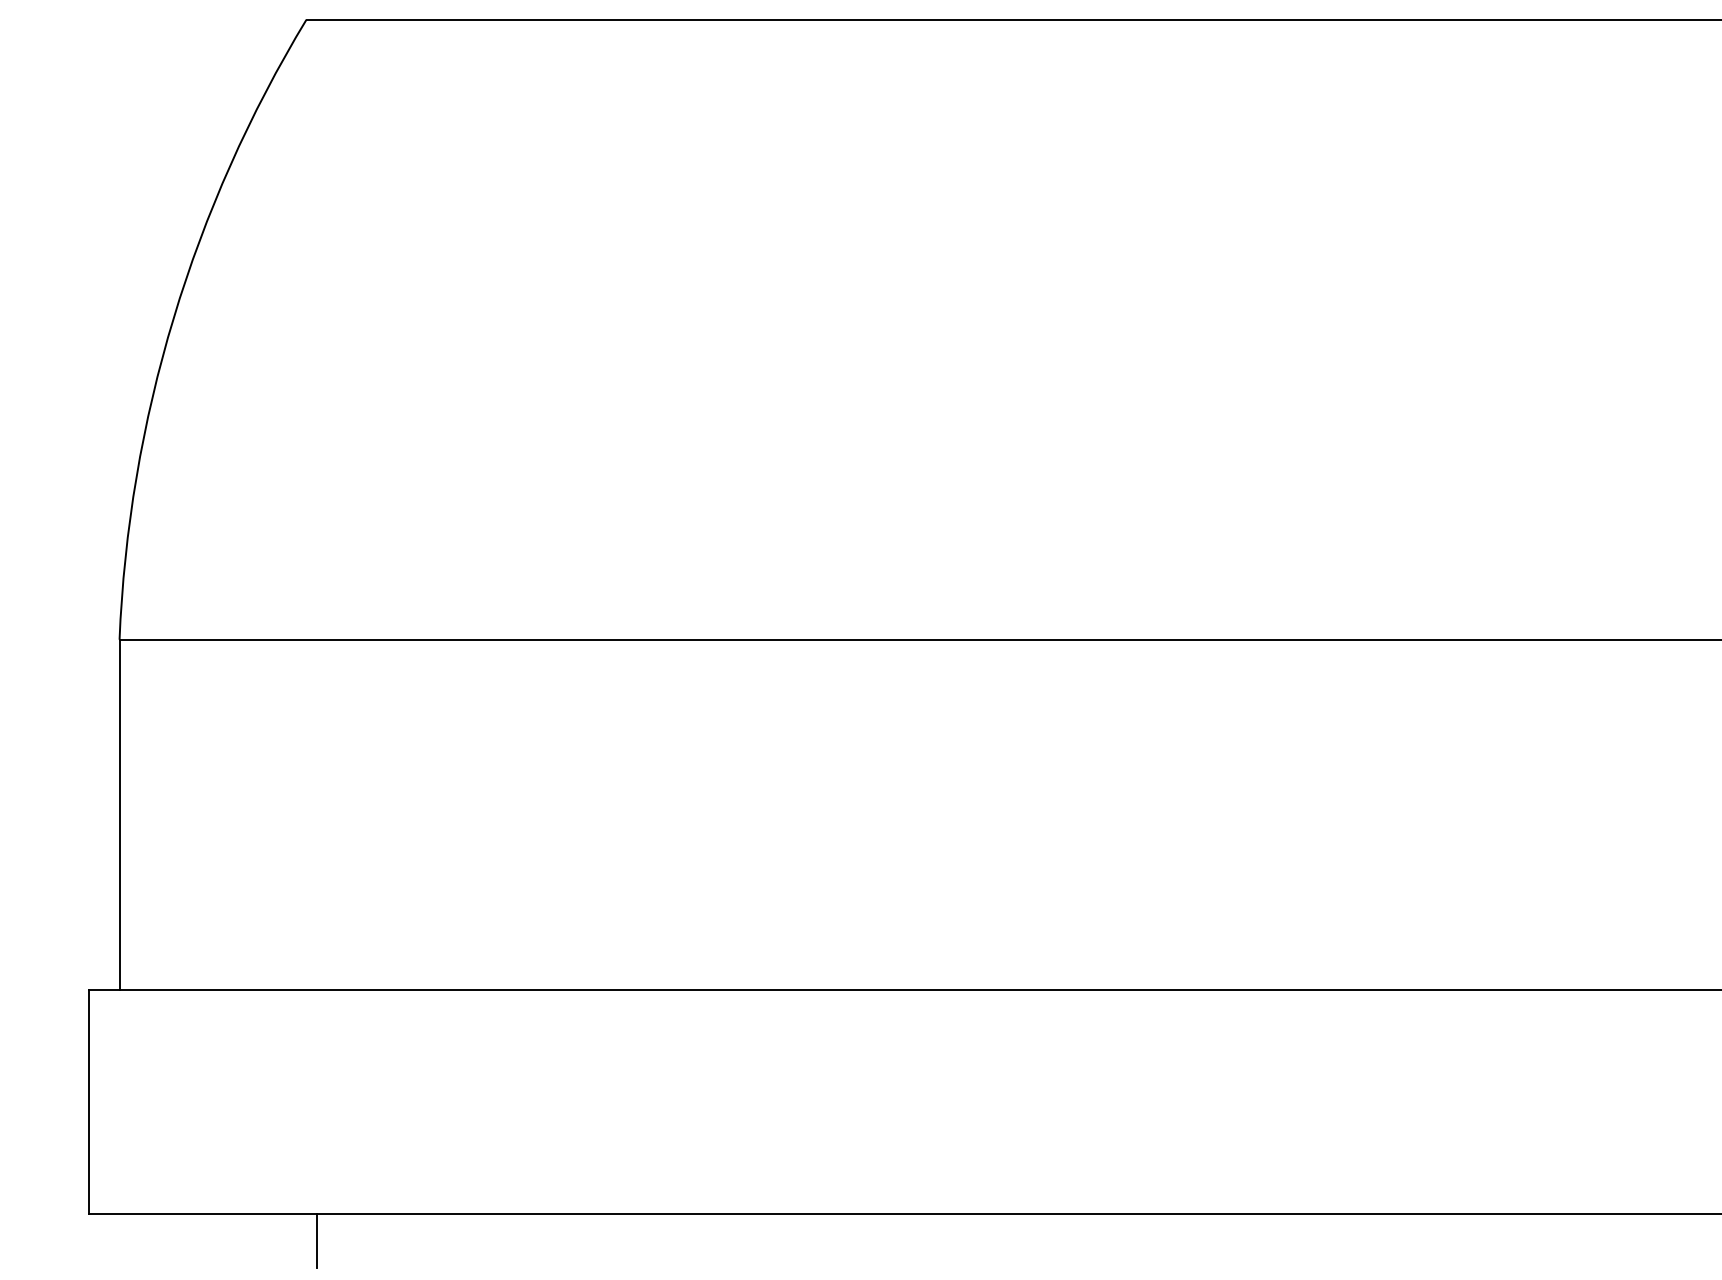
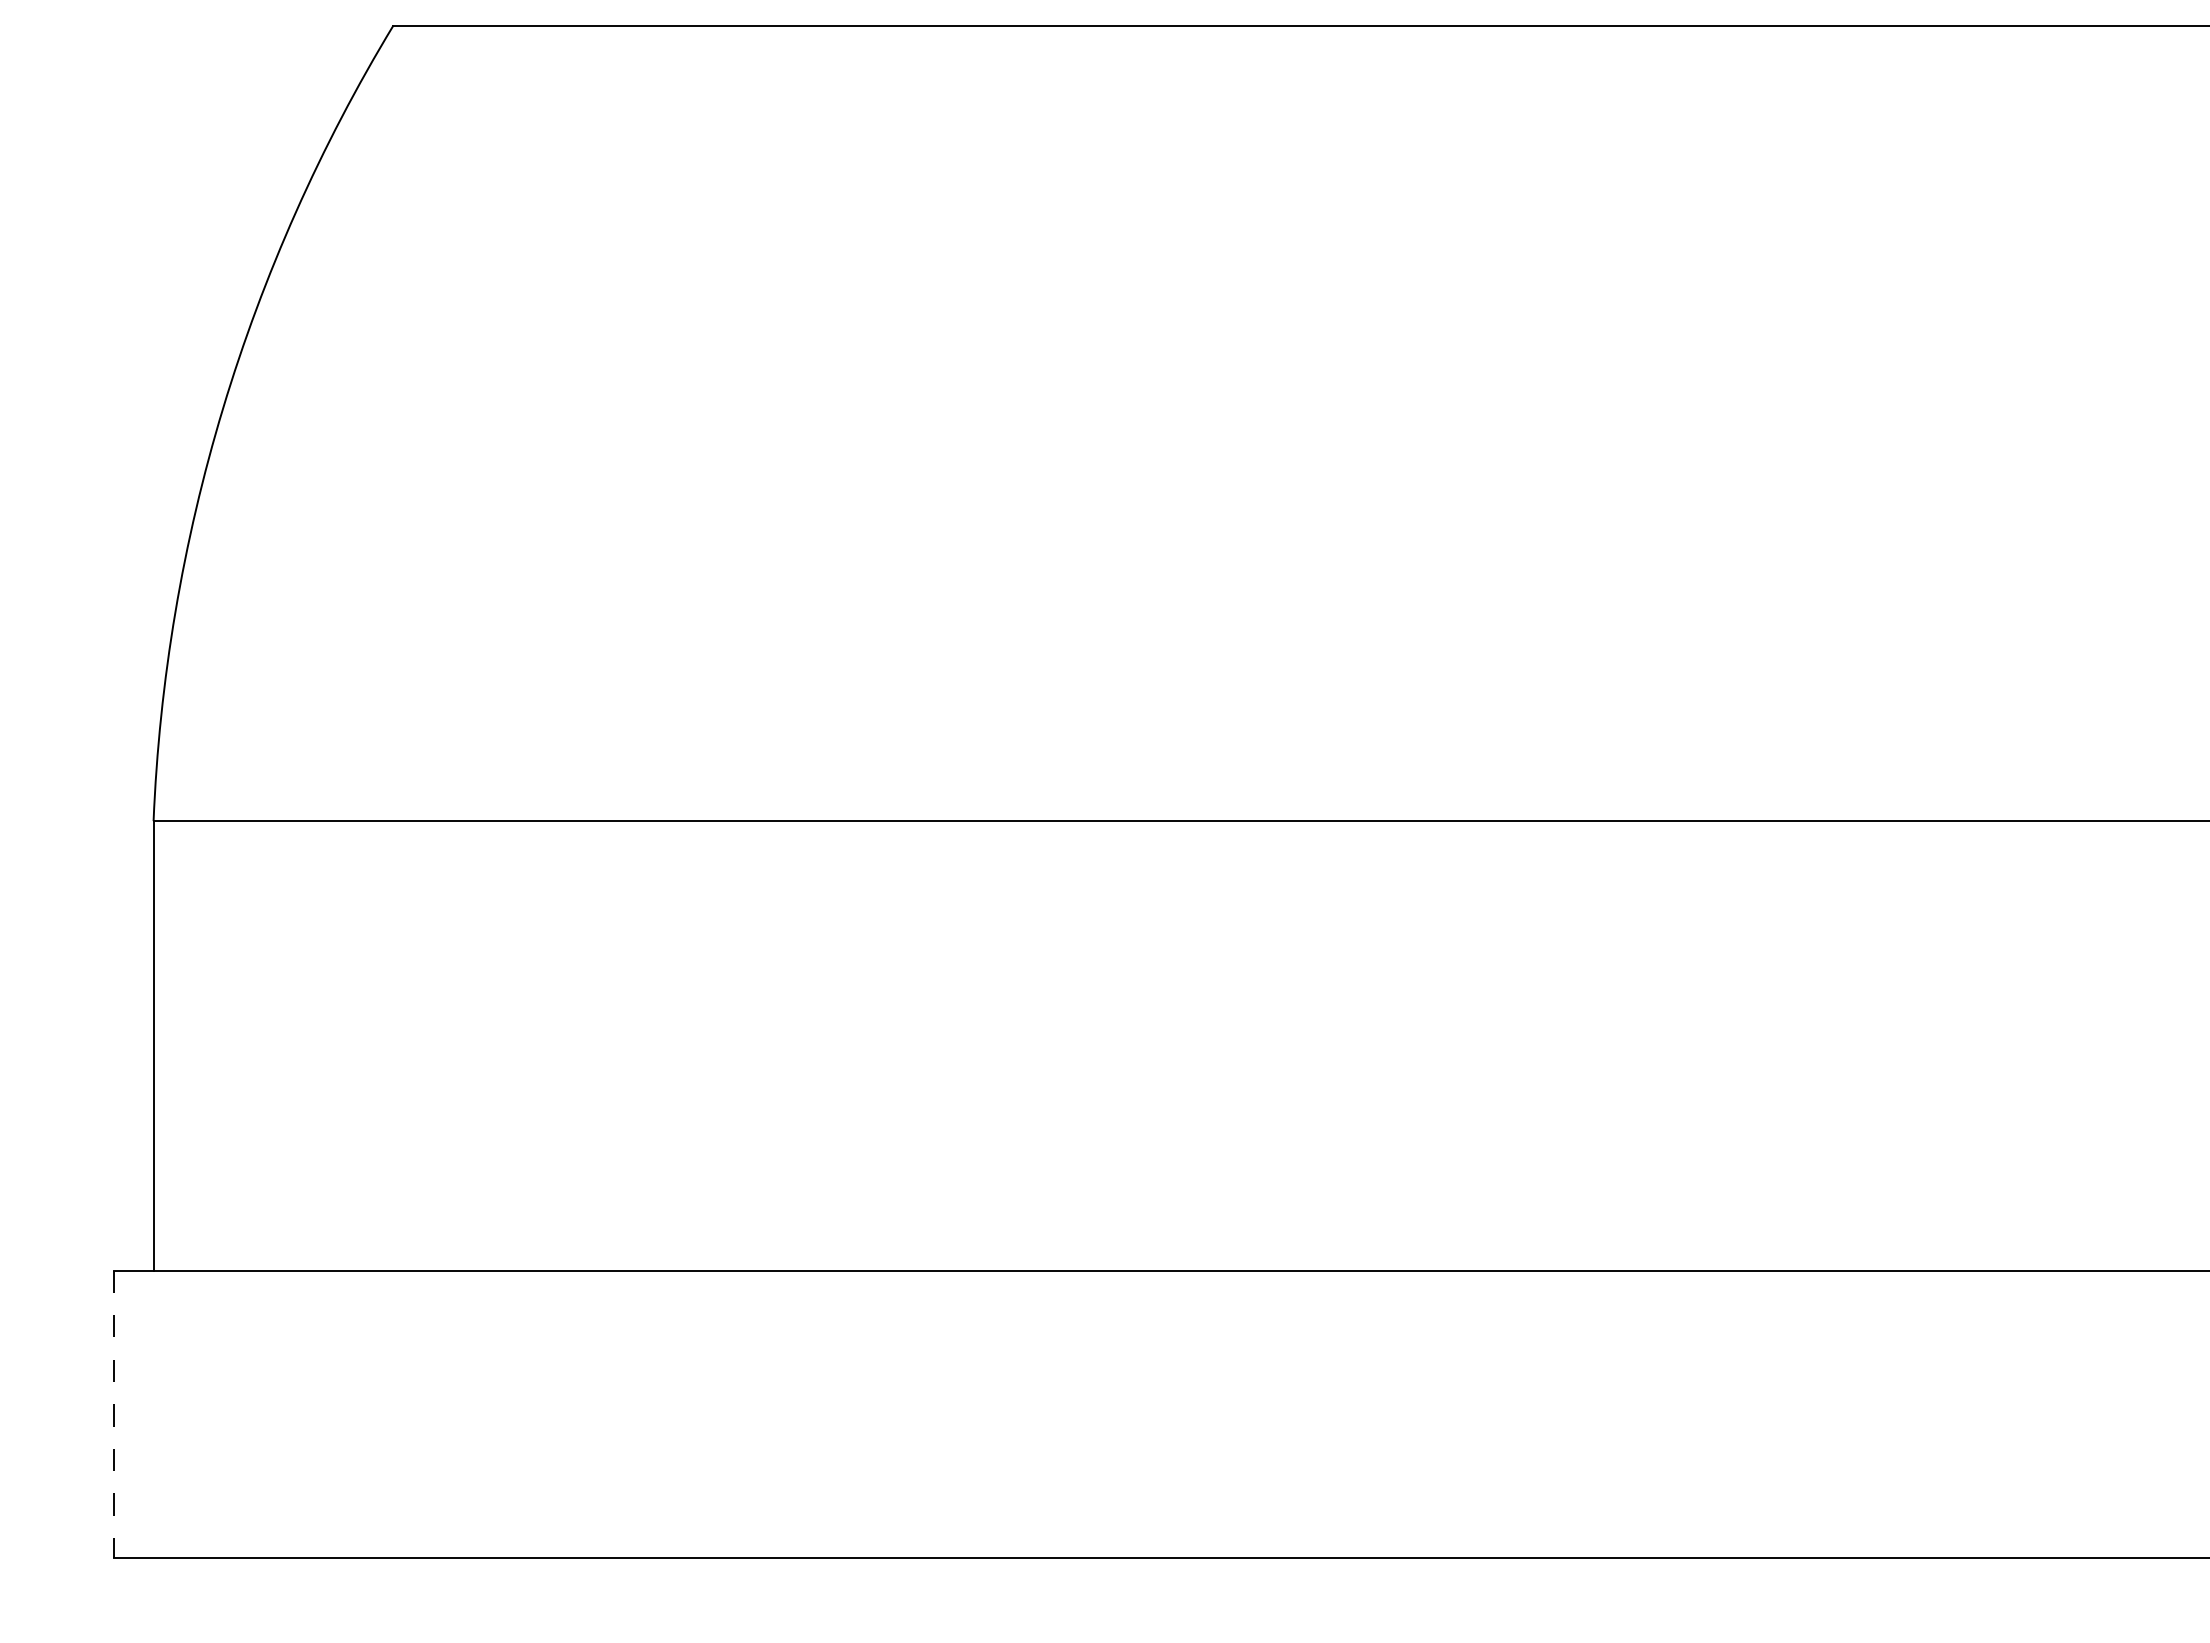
line: (88, 1102) -> (113, 1414), solid -> dashed
line: (317, 1240) -> (407, 1592), removed

